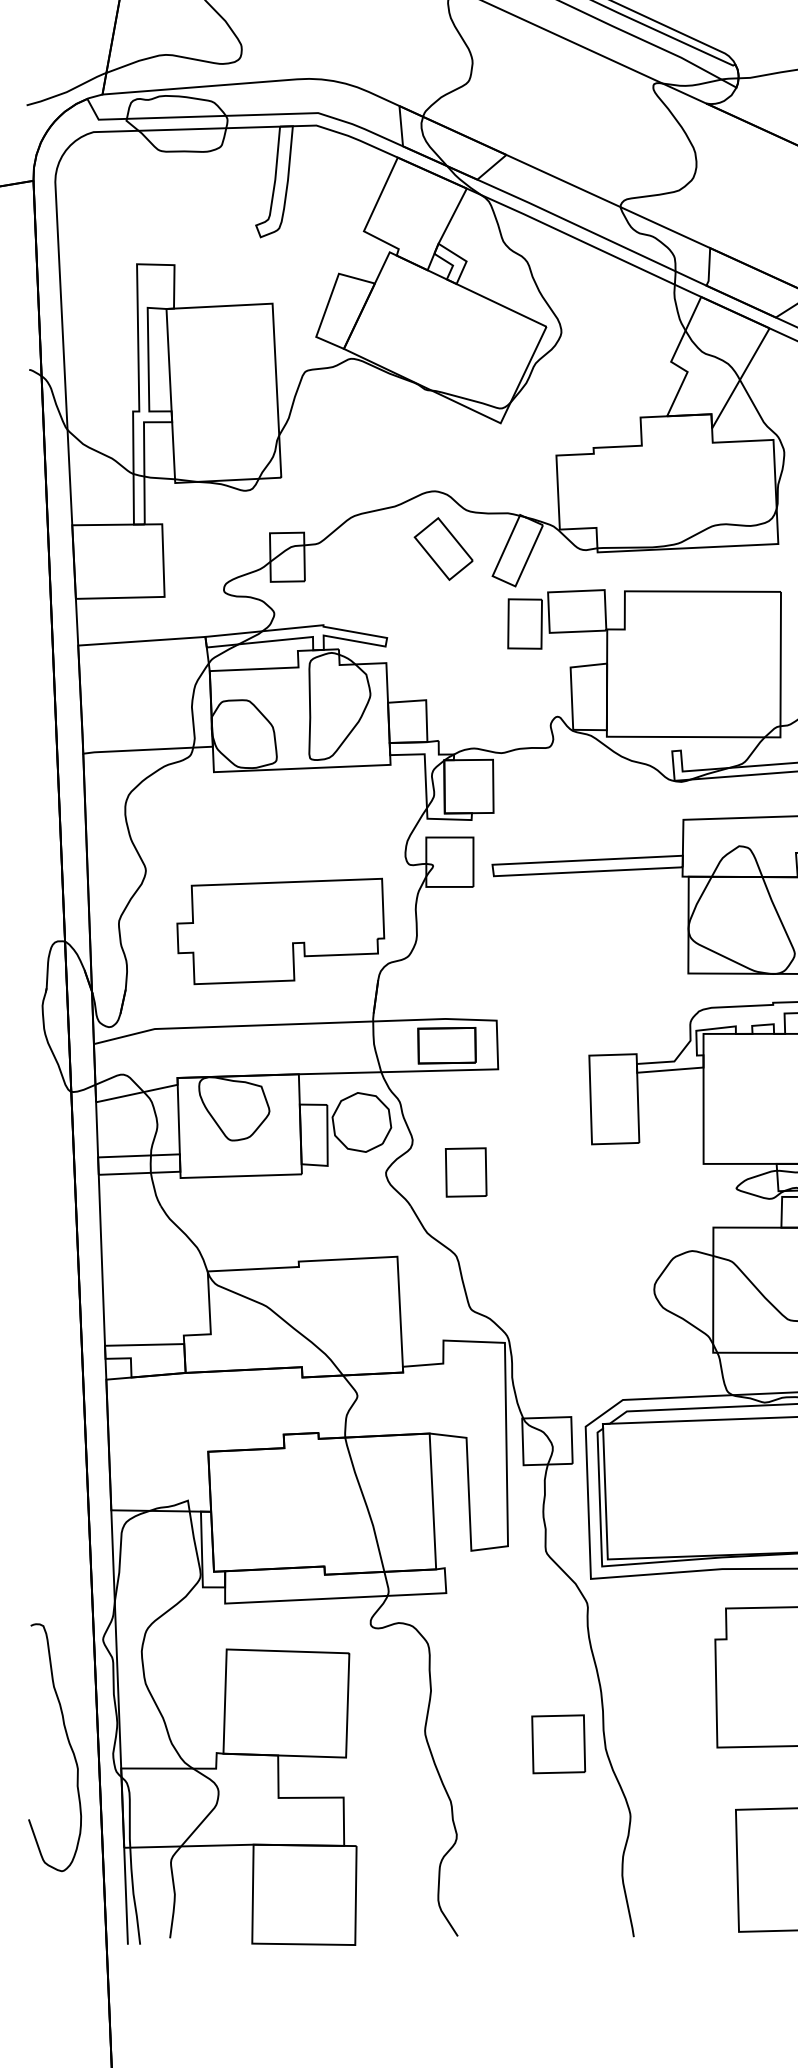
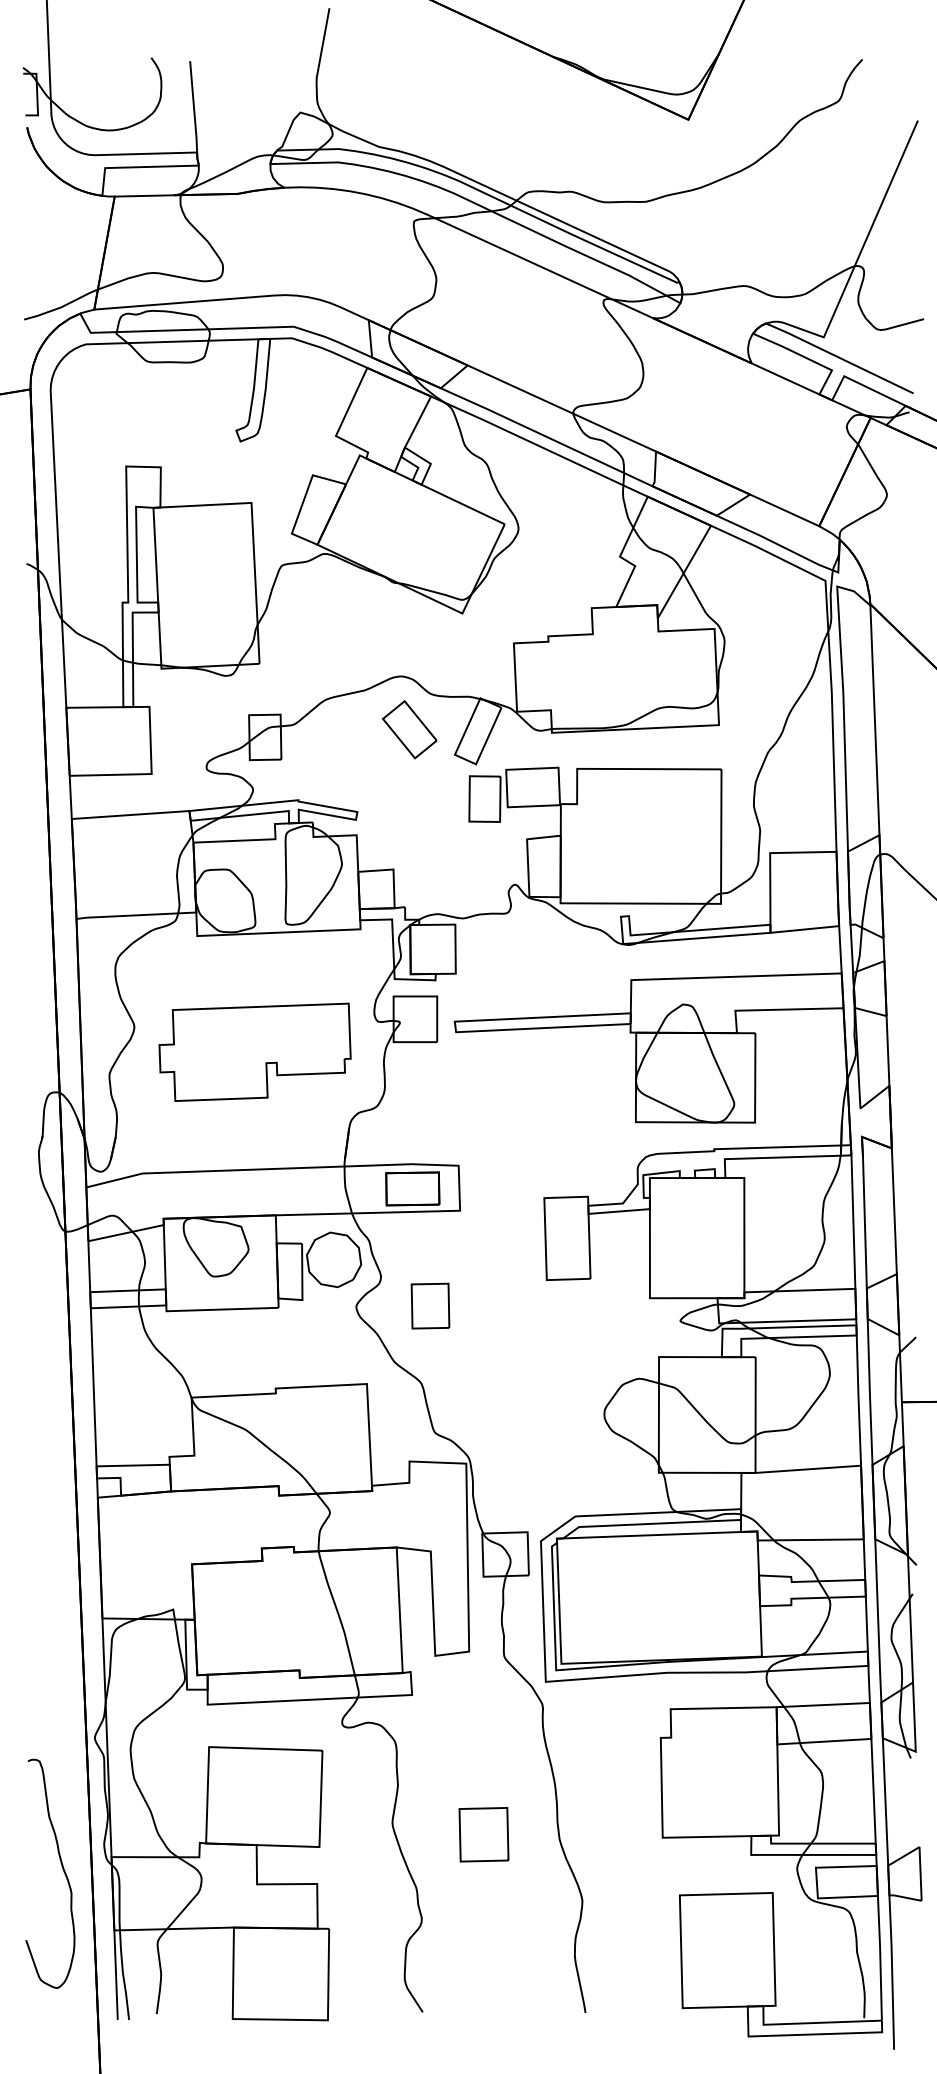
part: (280, 930) -> (254, 1051), moved
curve: (68, 1742) -> (62, 1869), moved
part: (558, 1744) -> (483, 1834), moved

